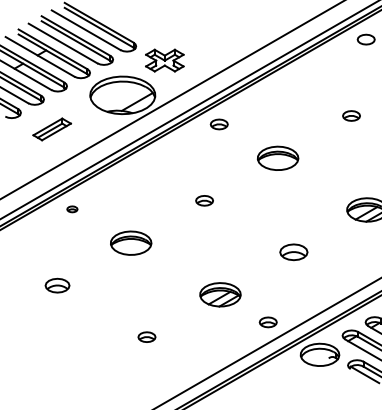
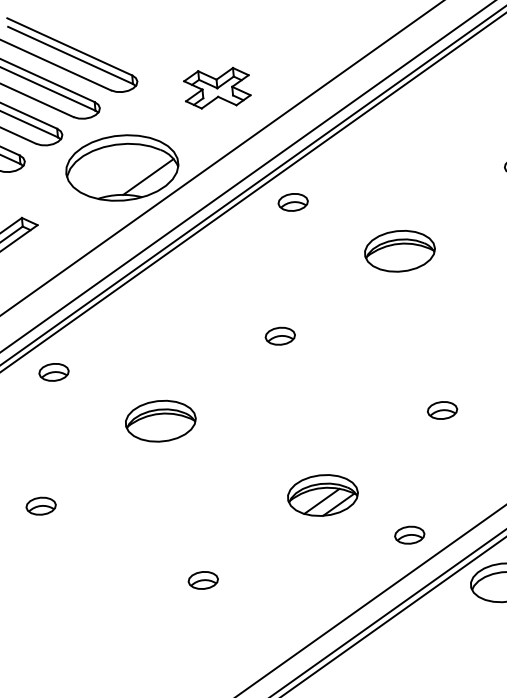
part: (164, 60) -> (216, 88), moved
part: (72, 209) -> (54, 372), size x1.67
part: (293, 252) -> (441, 410), size x0.62
part: (57, 285) -> (40, 506), size x0.71

